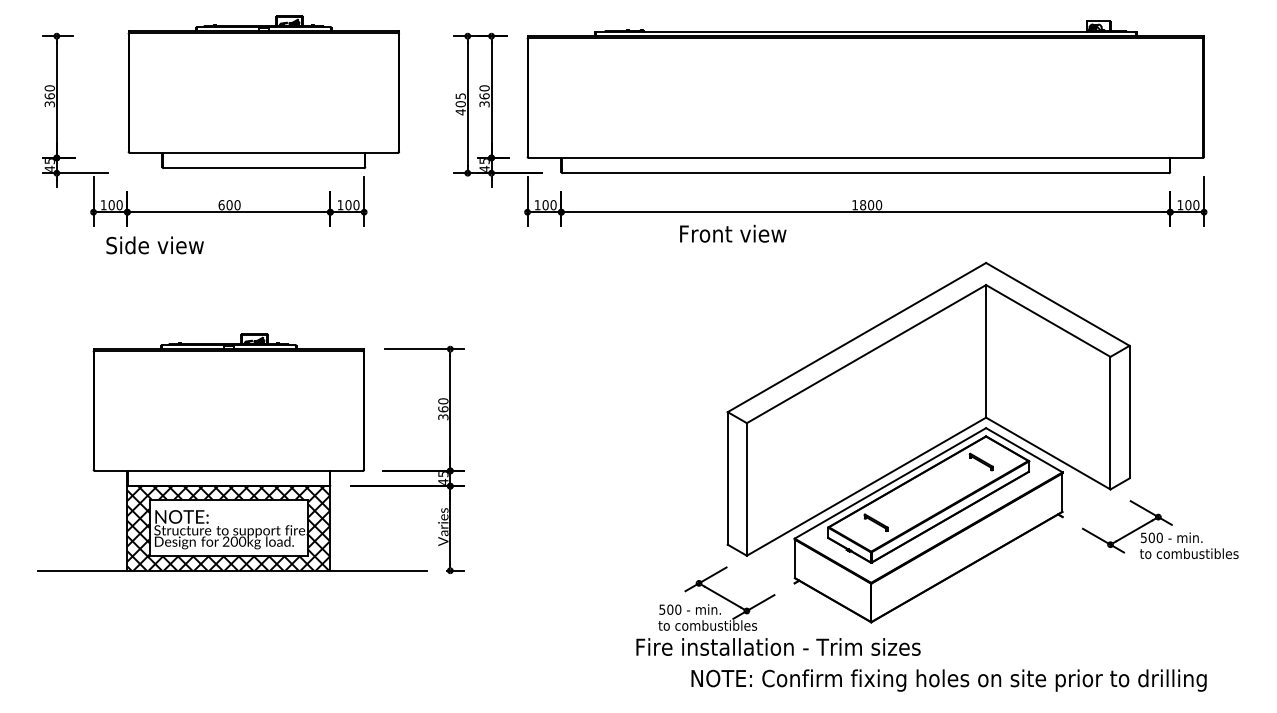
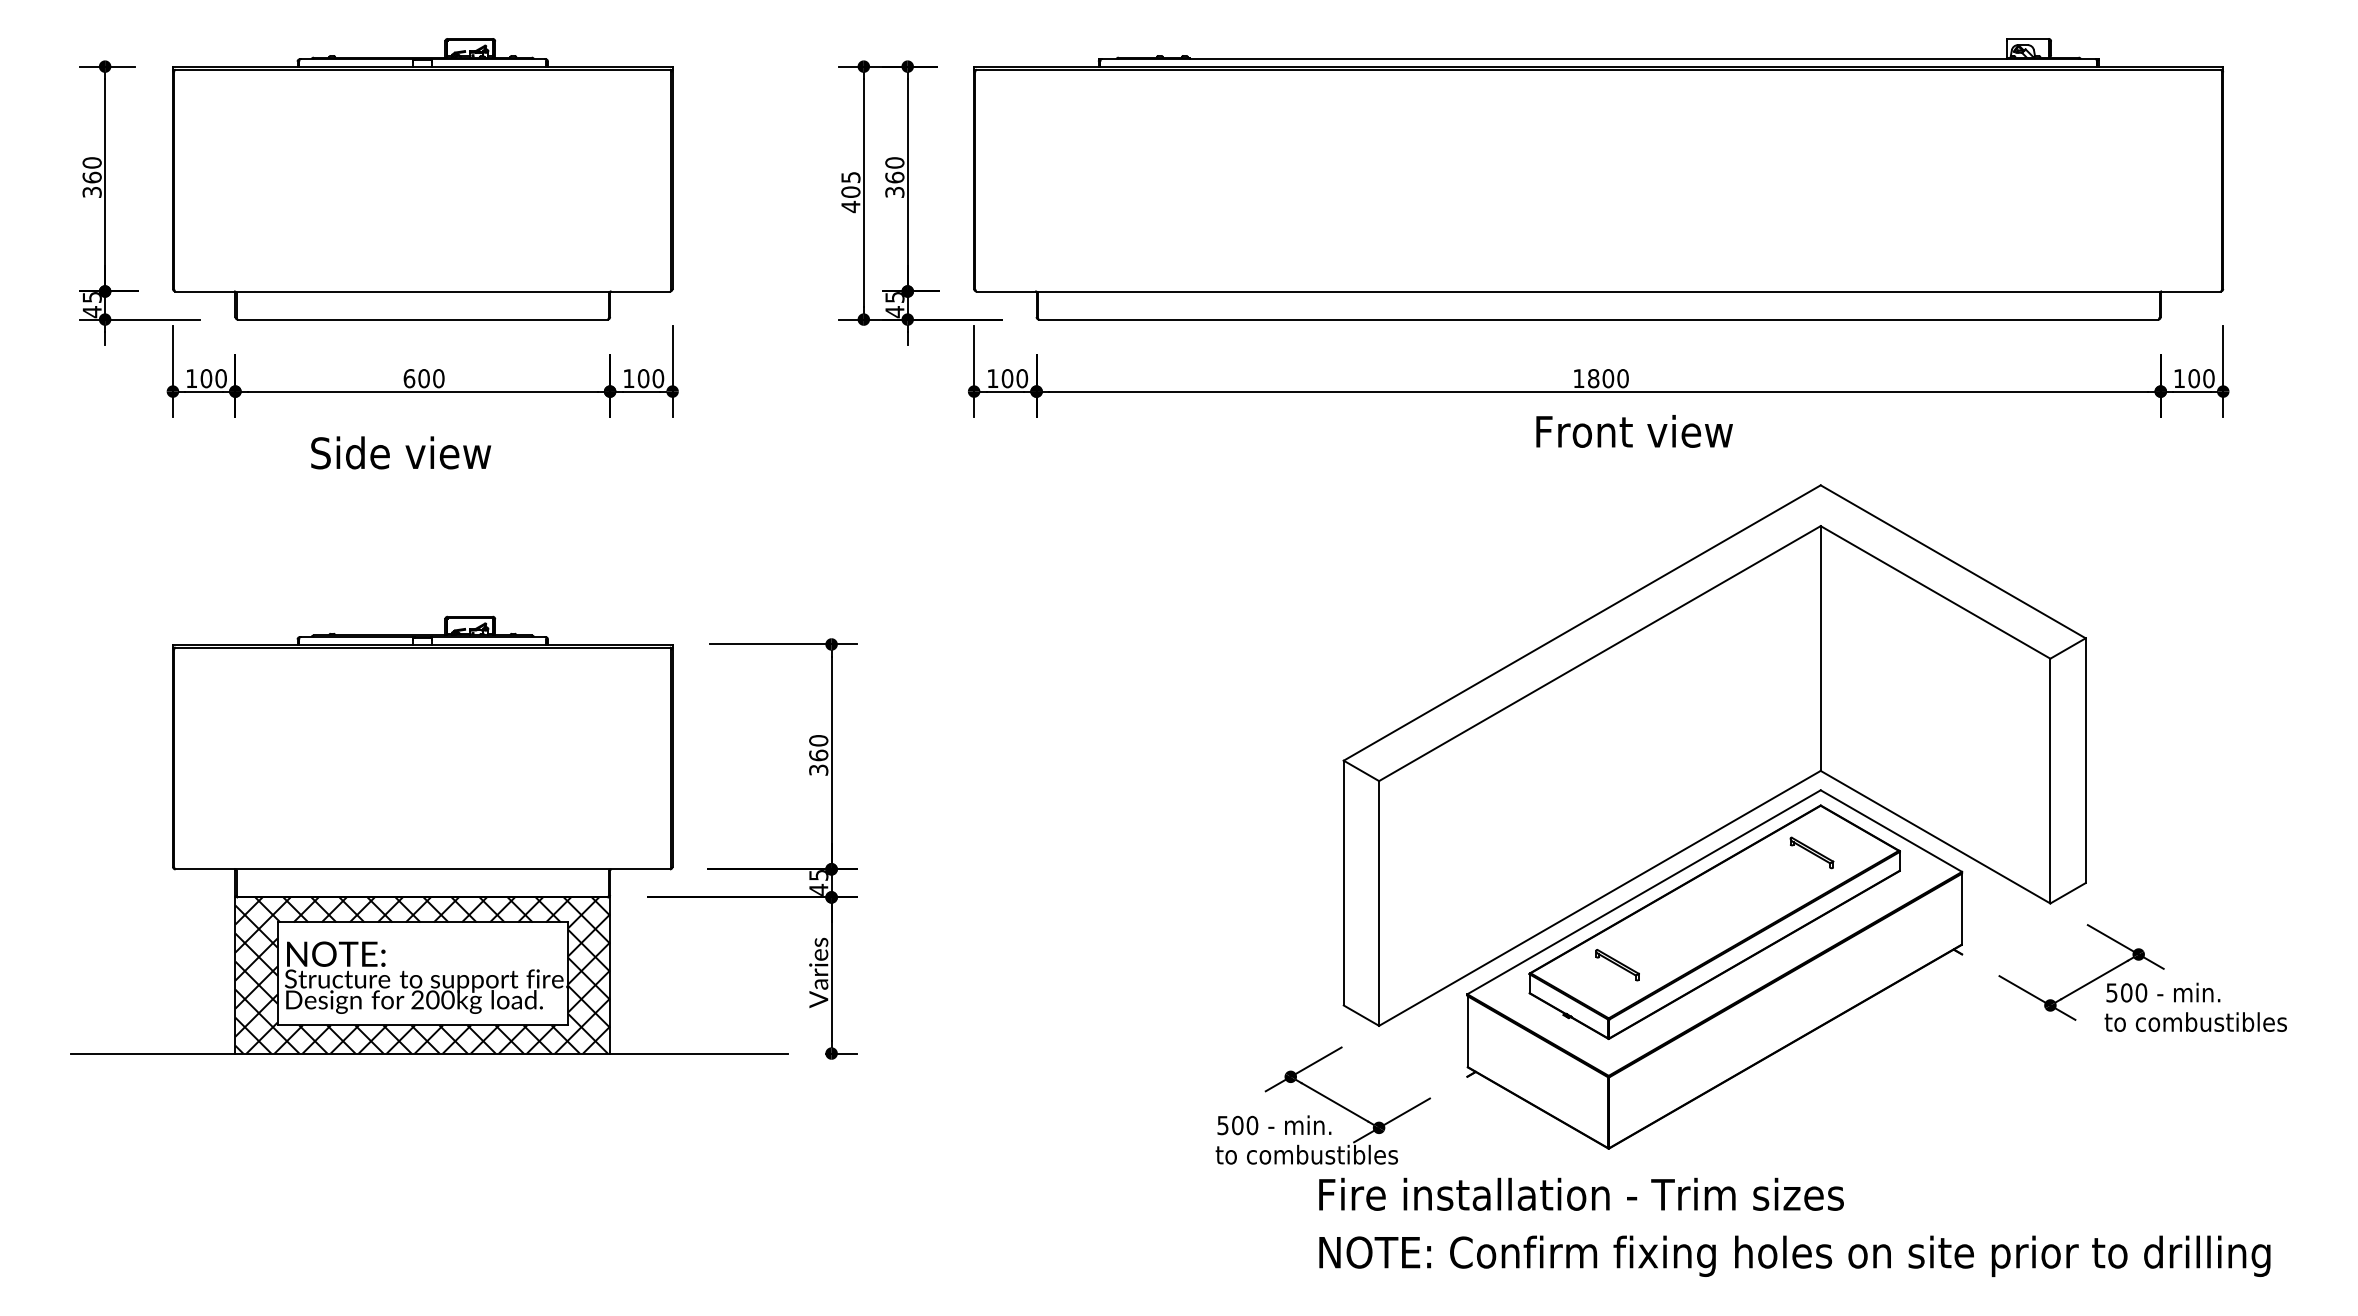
part: (263, 92) -> (422, 179), moved
text: (733, 233) -> (1635, 430), moved
text: (154, 245) -> (399, 453), moved
text: (778, 646) -> (1581, 1193), moved
text: (948, 680) -> (1793, 1256), moved

